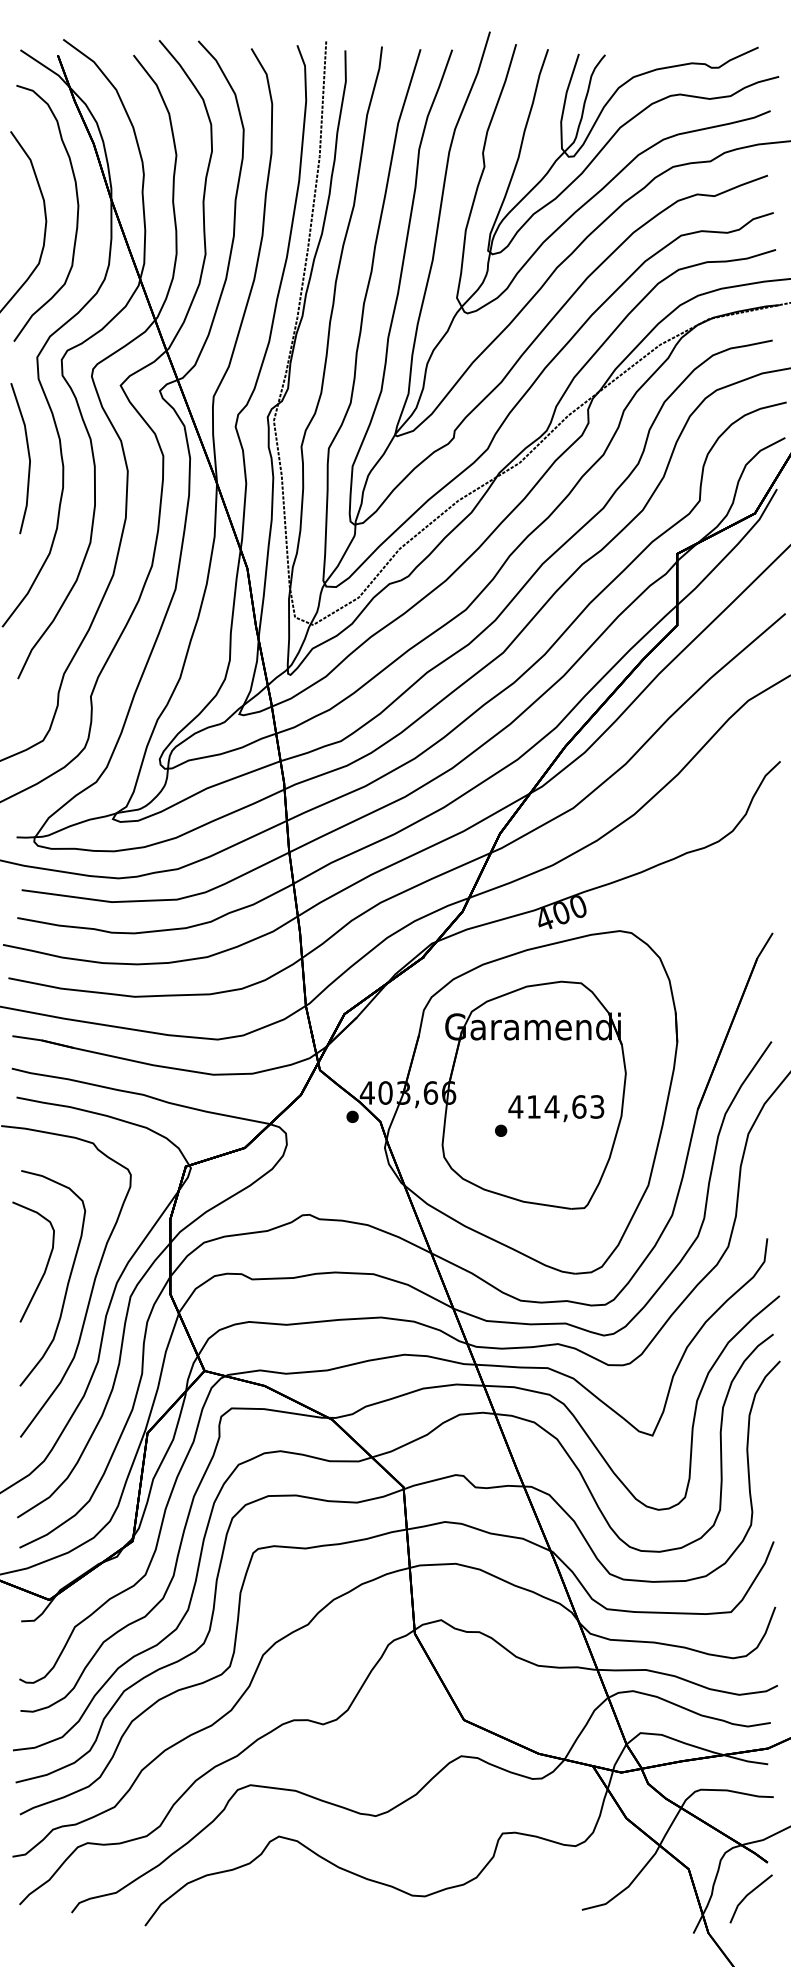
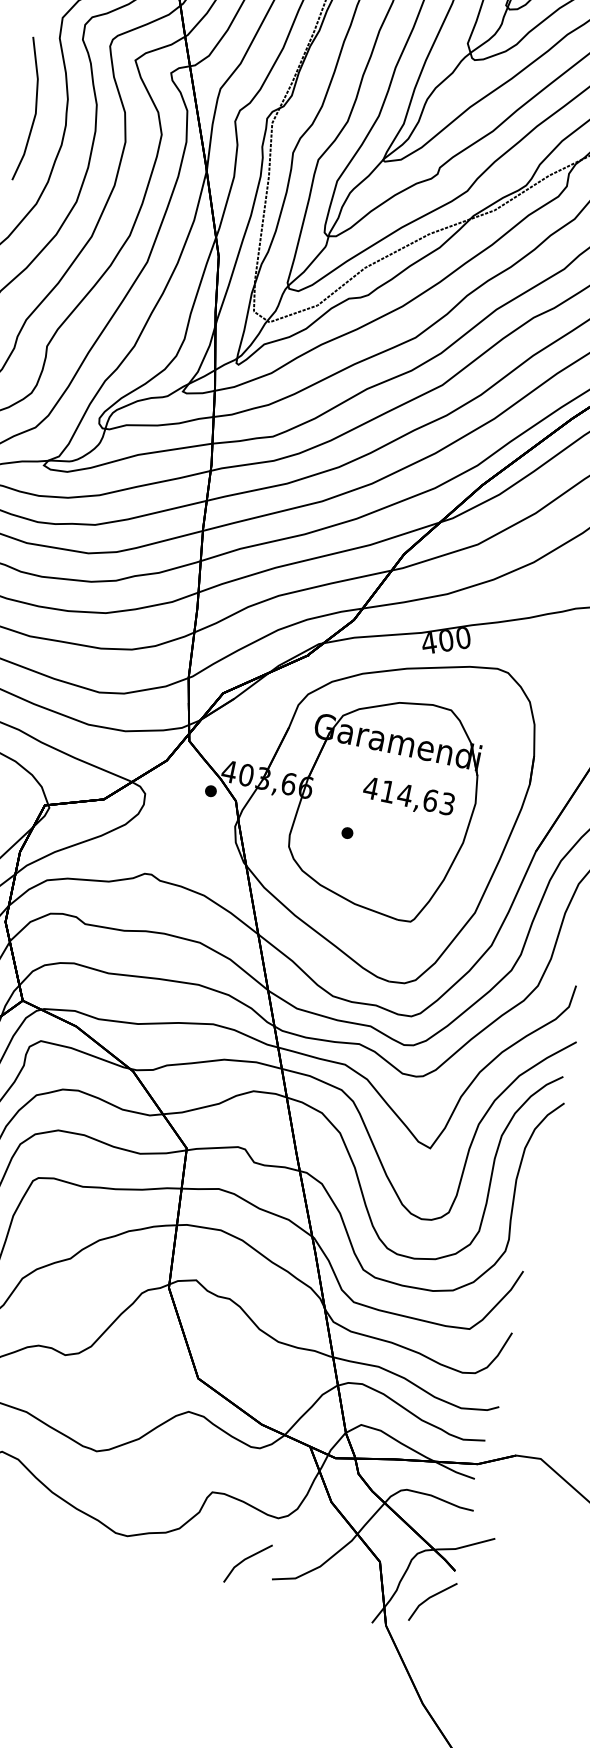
text: (556, 1108) -> (408, 797), moved
part: (553, 1898) -> (247, 1563), added

